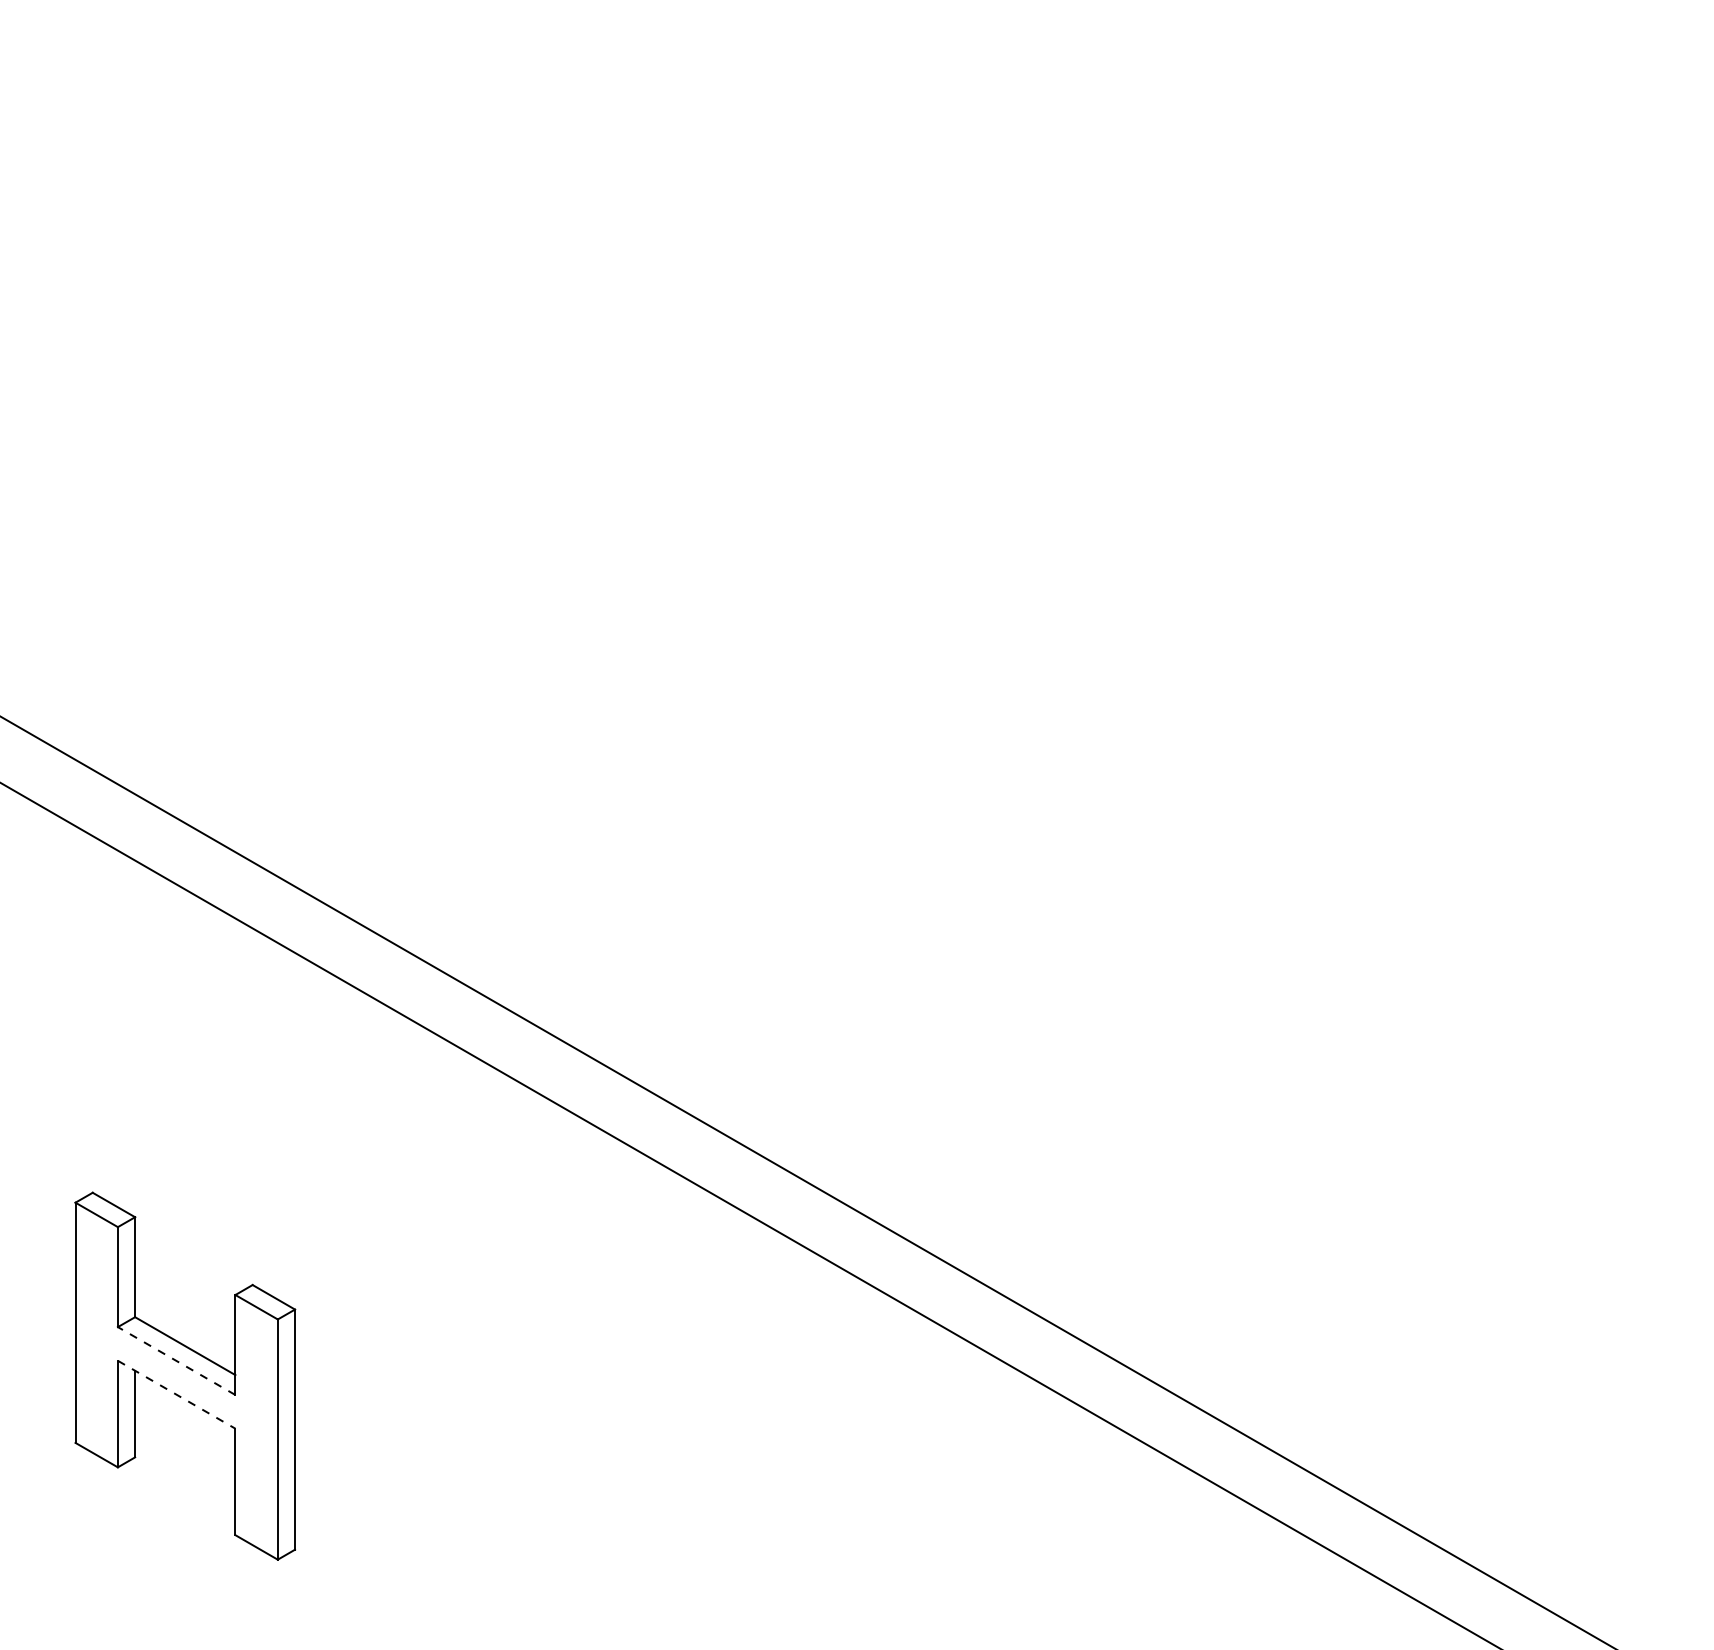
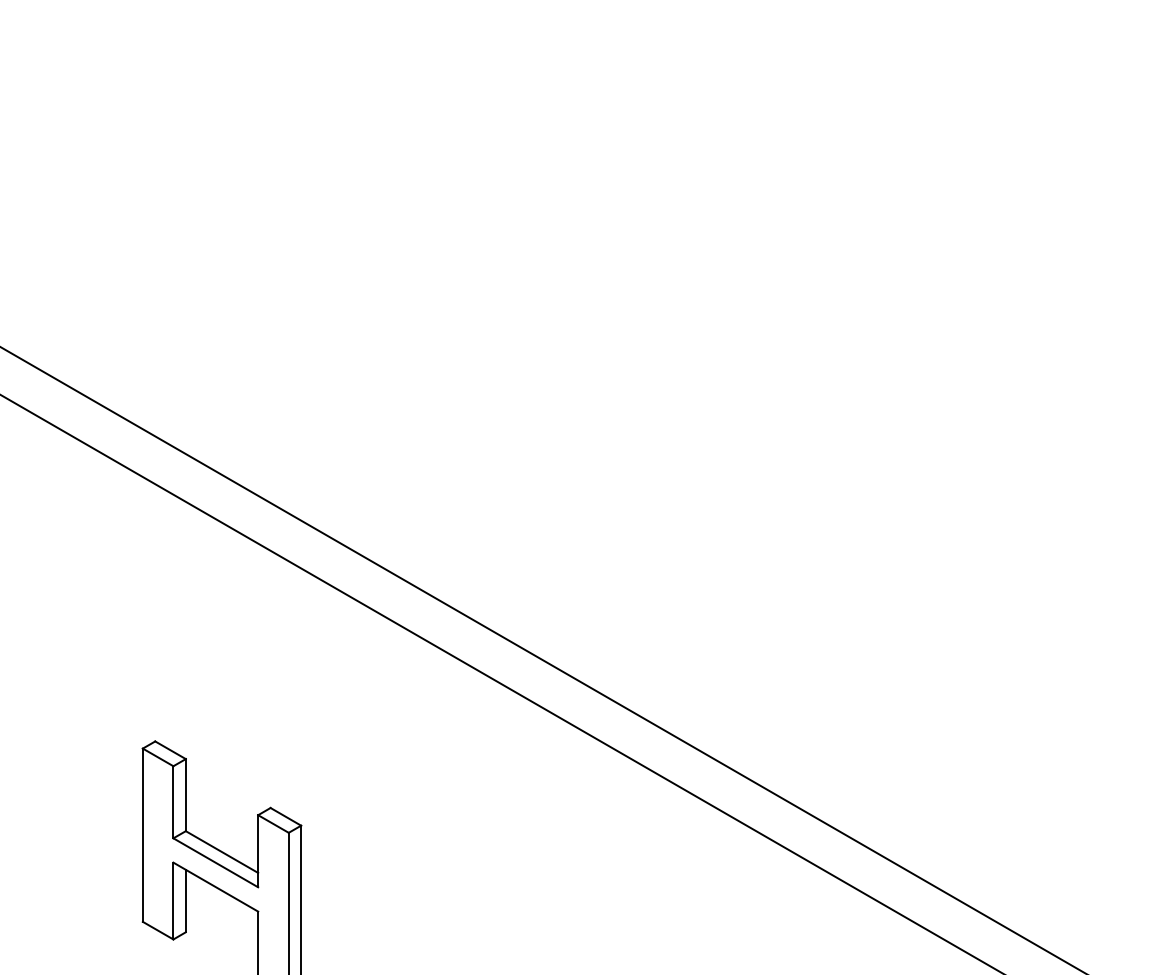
line: (176, 1361) -> (215, 863), dashed -> solid
line: (176, 1394) -> (215, 886), dashed -> solid

